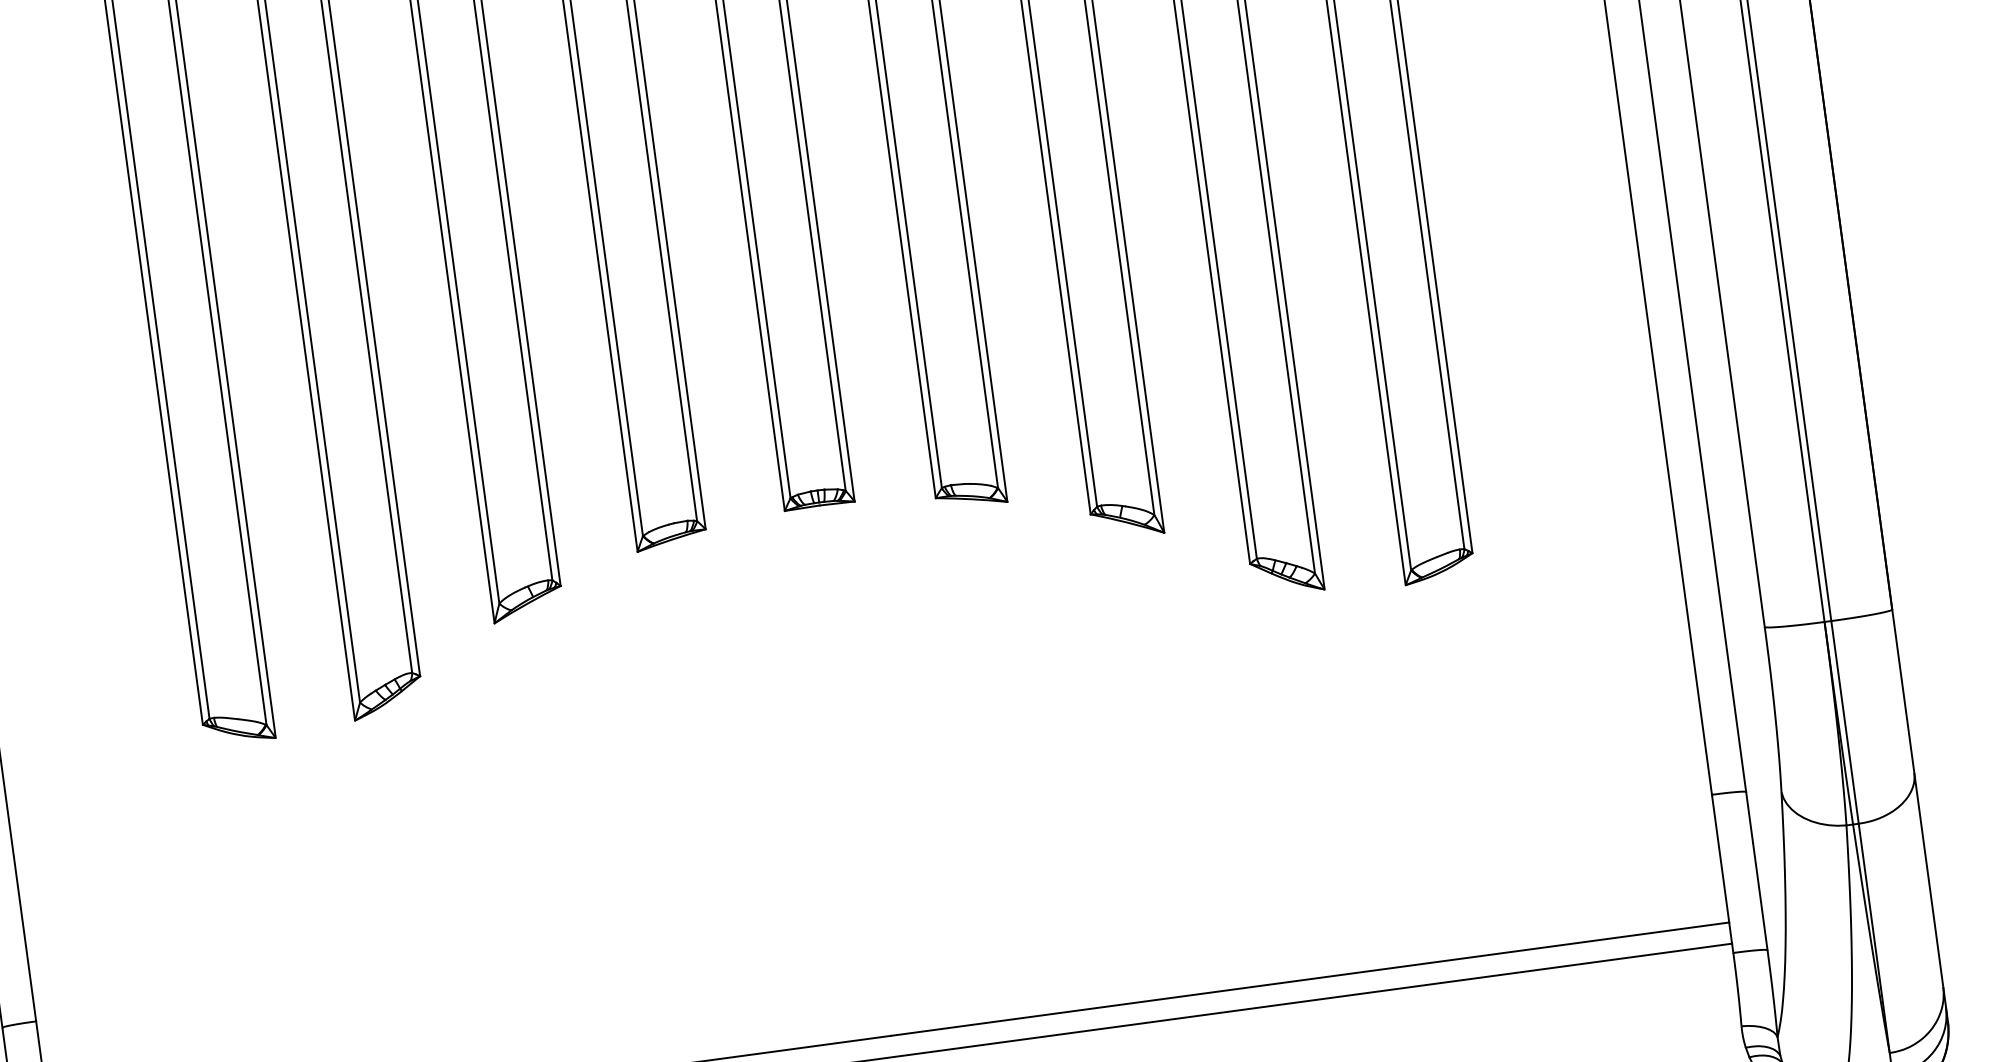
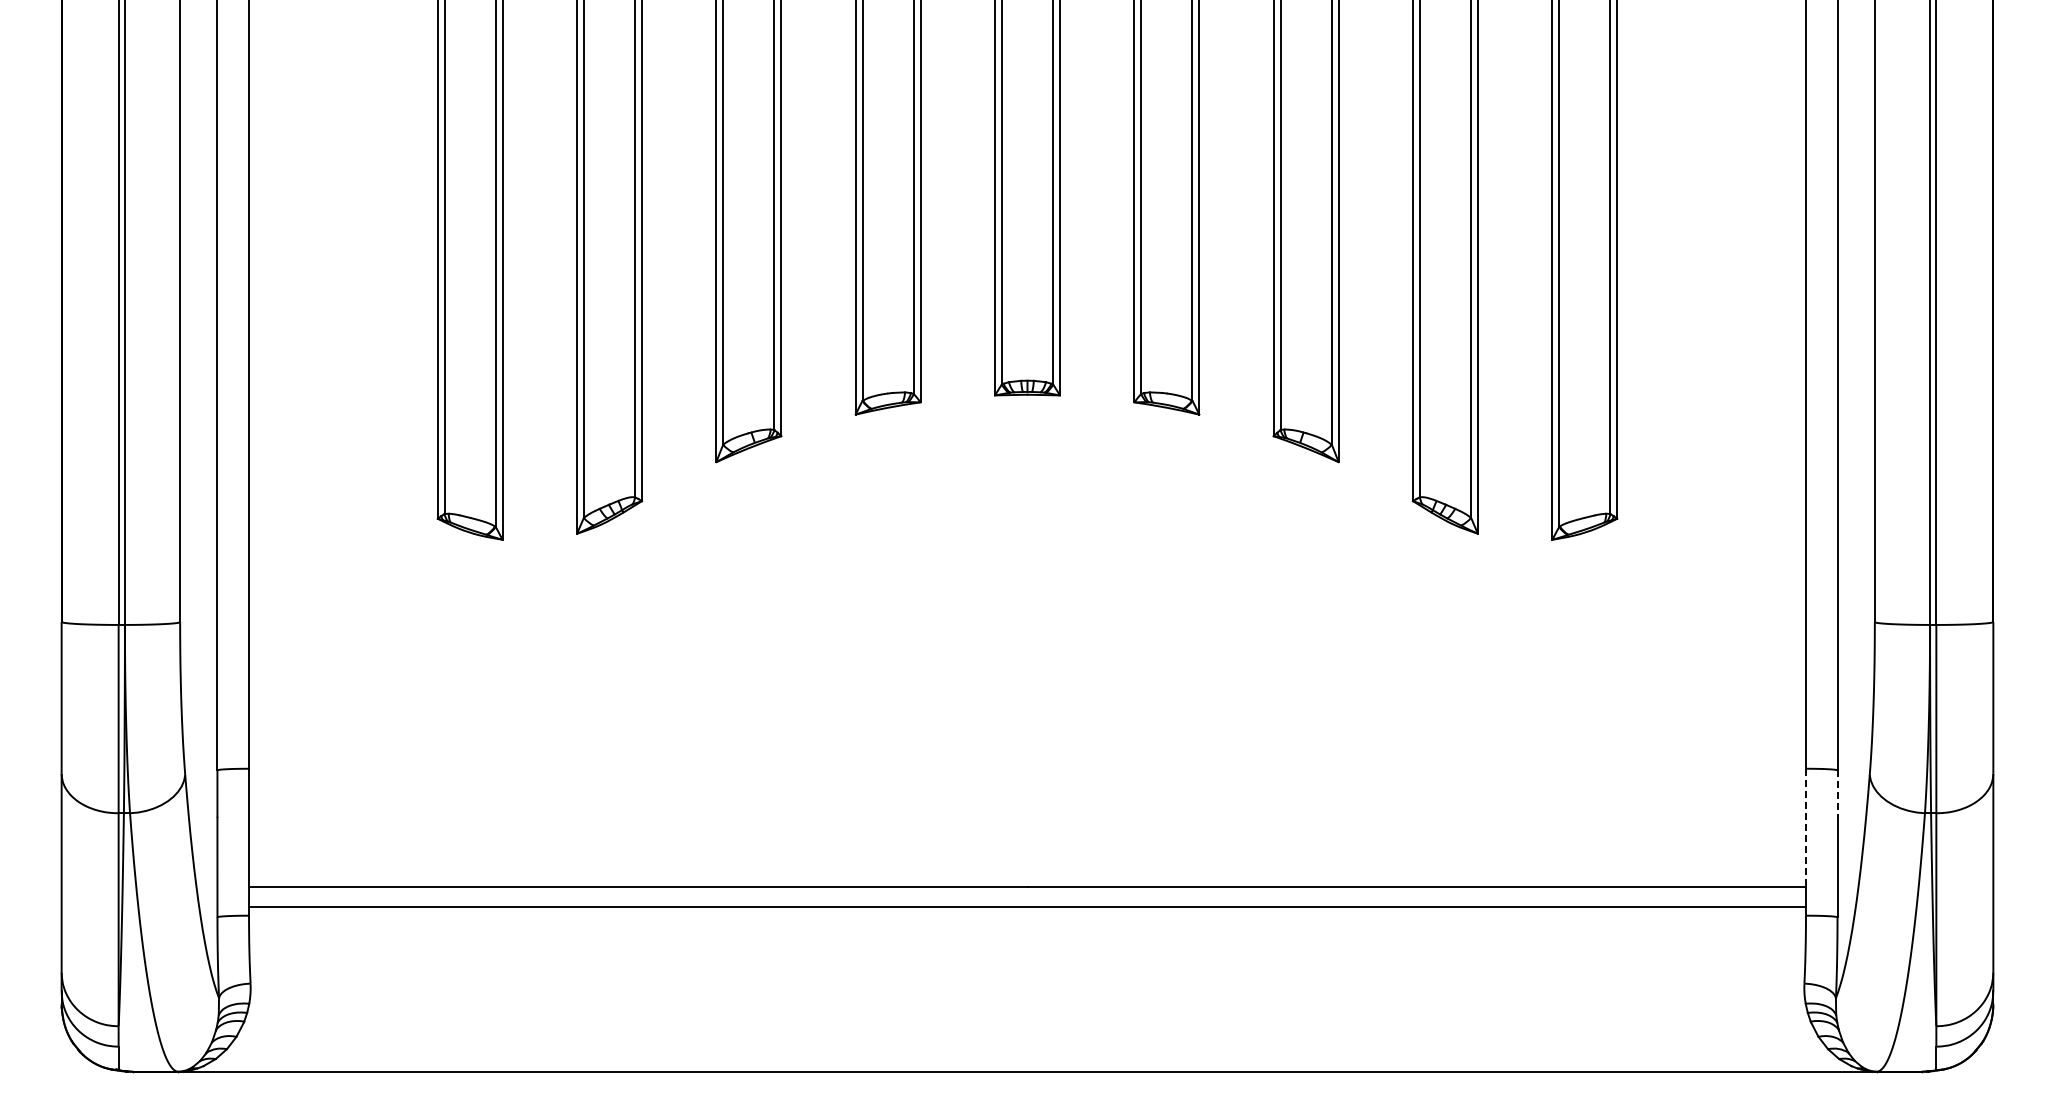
line: (1749, 816) -> (1837, 793), solid -> dashed
line: (1721, 859) -> (1806, 828), solid -> dashed

